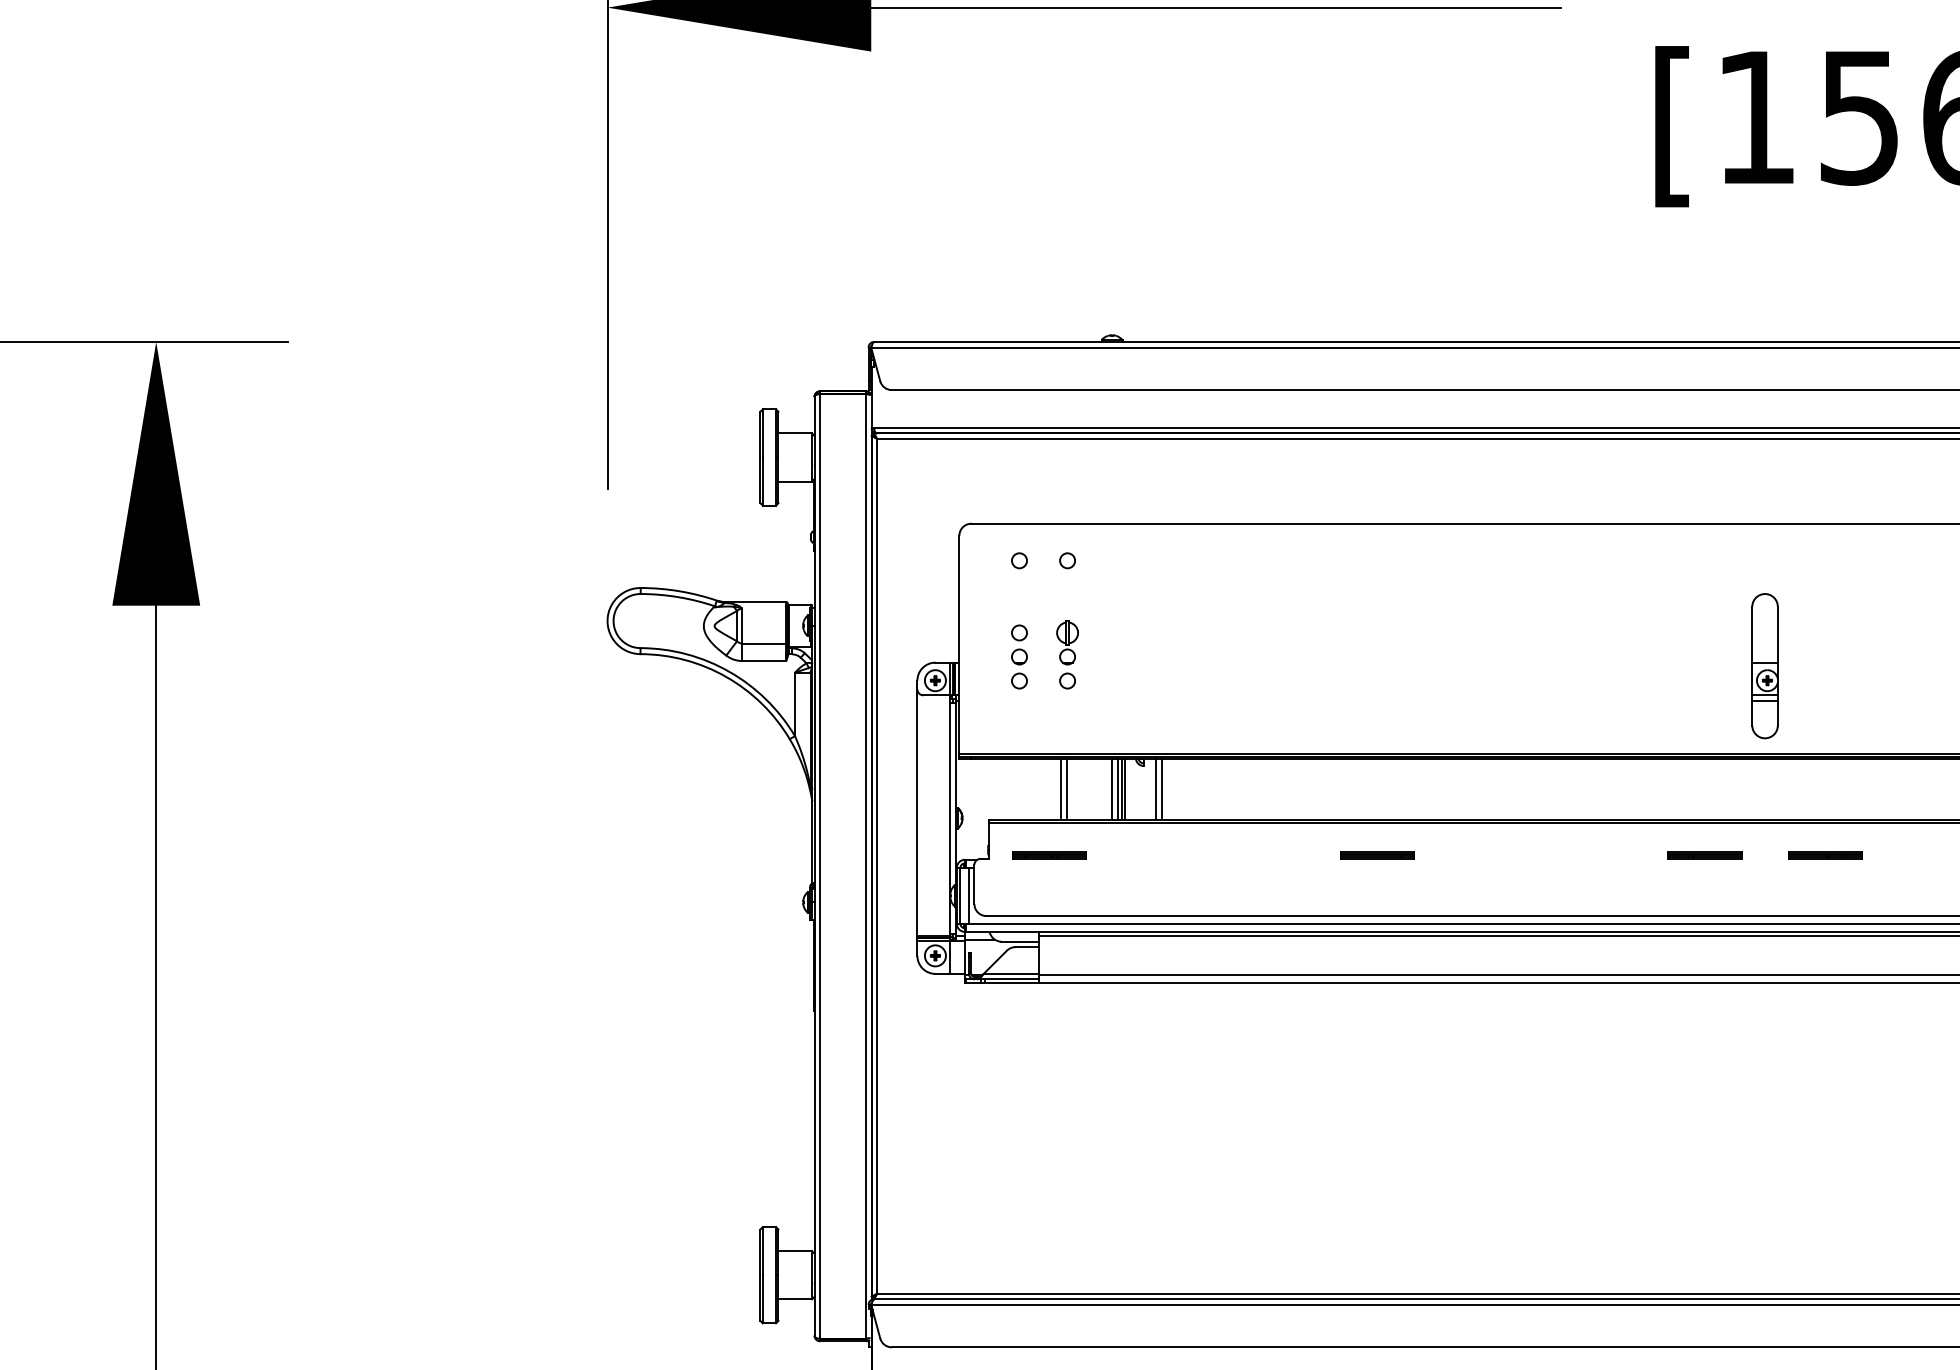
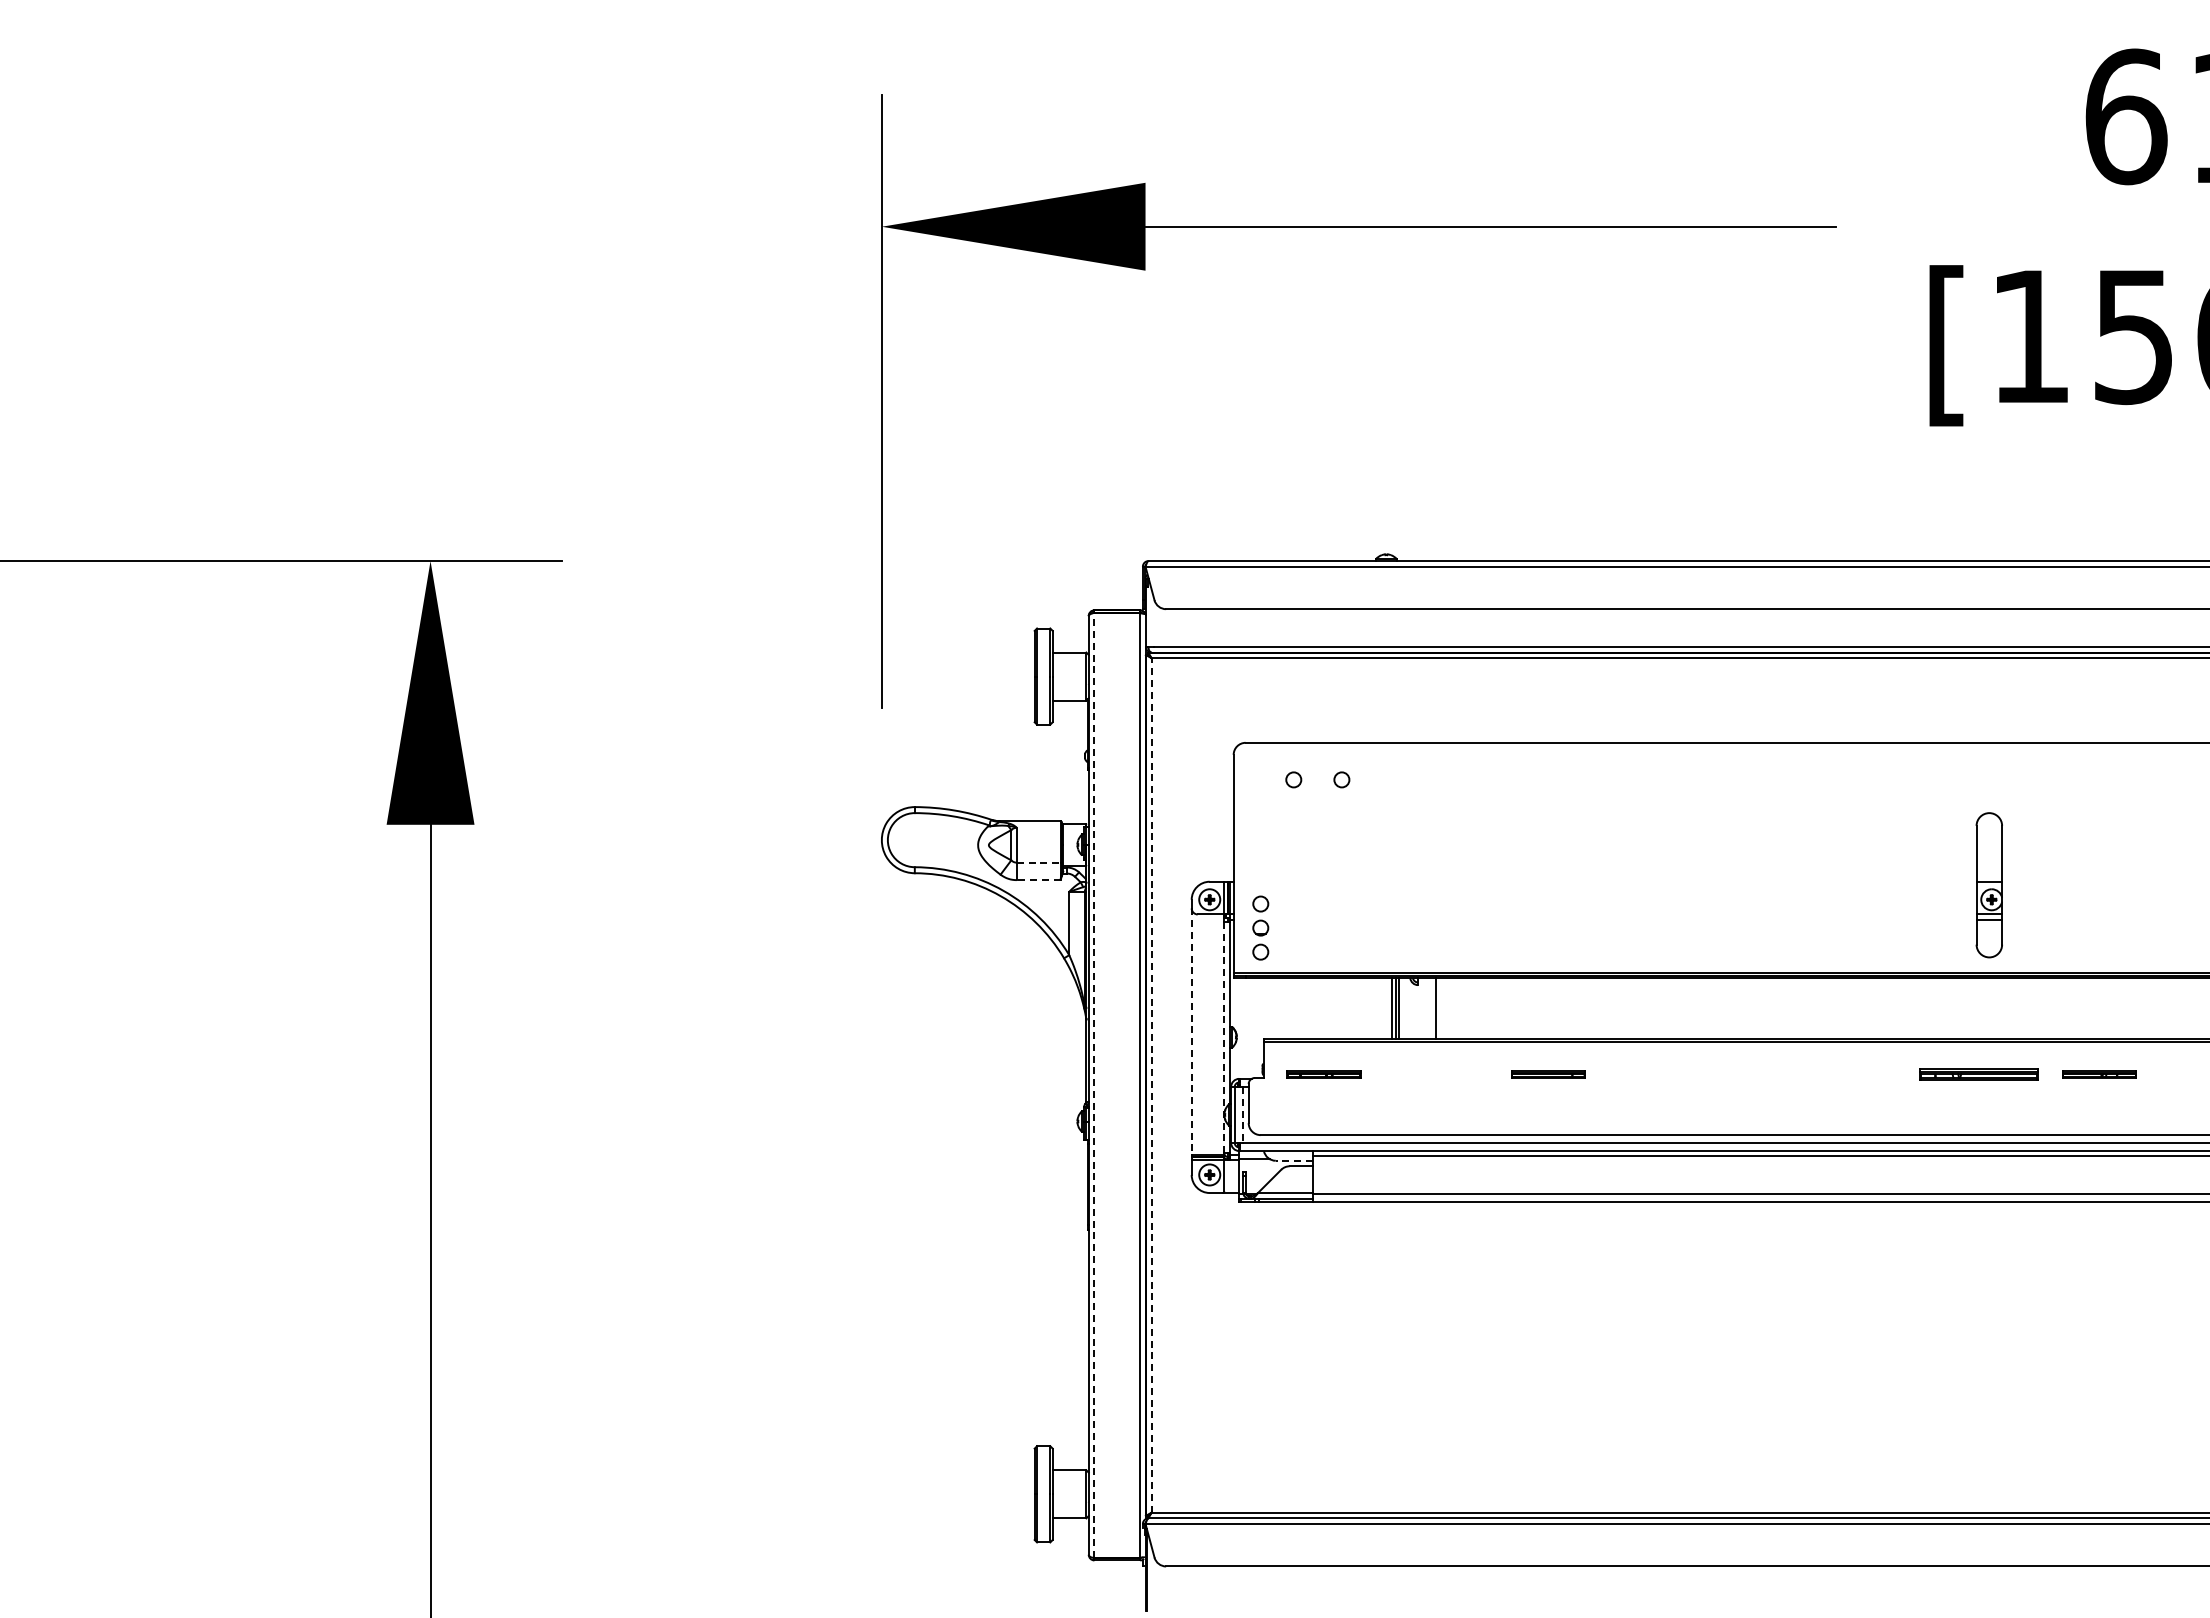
line: (764, 643) -> (1038, 862), solid -> dashed
part: (1067, 654) -> (1341, 873), removed
part: (1019, 656) -> (1260, 927), moved
line: (764, 661) -> (1038, 880), solid -> dashed
part: (1764, 666) -> (1988, 885), moved
line: (1061, 789) -> (1335, 1008), removed
line: (1066, 789) -> (1340, 1008), removed
line: (1112, 789) -> (1386, 1008), removed
line: (1156, 789) -> (1430, 1008), removed
line: (917, 813) -> (1191, 1032), solid -> dashed
line: (950, 818) -> (1224, 1037), solid -> dashed
part: (1377, 855) -> (1548, 1074), moved
part: (1705, 855) -> (1979, 1074), size x1.6
line: (820, 865) -> (1094, 1084), solid -> dashed
line: (877, 865) -> (1151, 1084), solid -> dashed
line: (968, 895) -> (1242, 1114), solid -> dashed
line: (1020, 941) -> (1294, 1160), solid -> dashed

